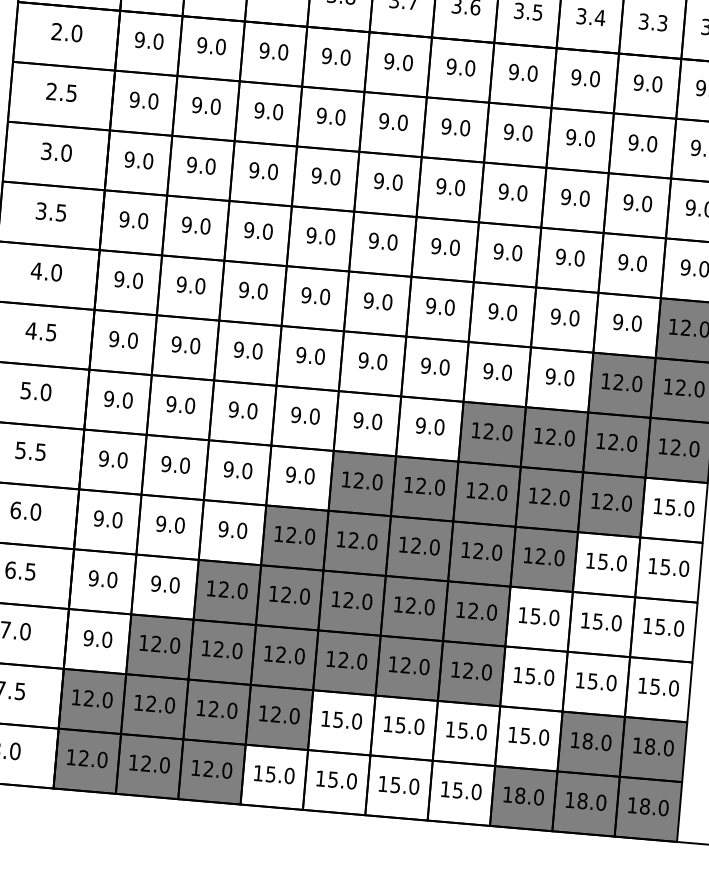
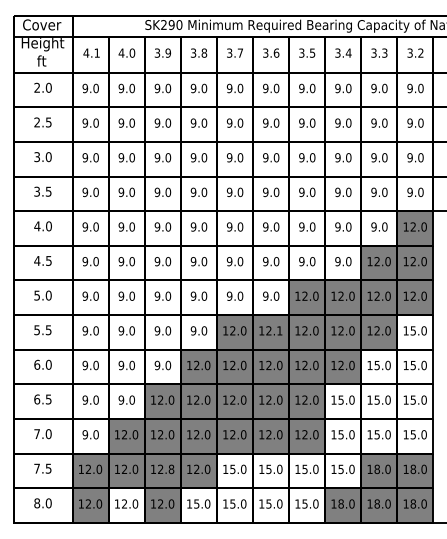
text: (439, 486) -> (279, 330), 12.0 -> 12.1
text: (232, 711) -> (171, 469), 12.0 -> 12.8
fill: (149, 766) -> (126, 505), removed

